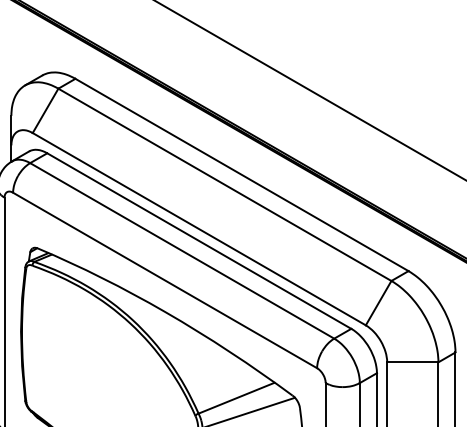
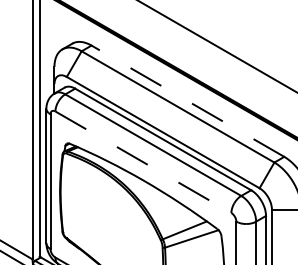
line: (241, 173) -> (187, 100), solid -> dashed
line: (165, 280) -> (143, 162), solid -> dashed

